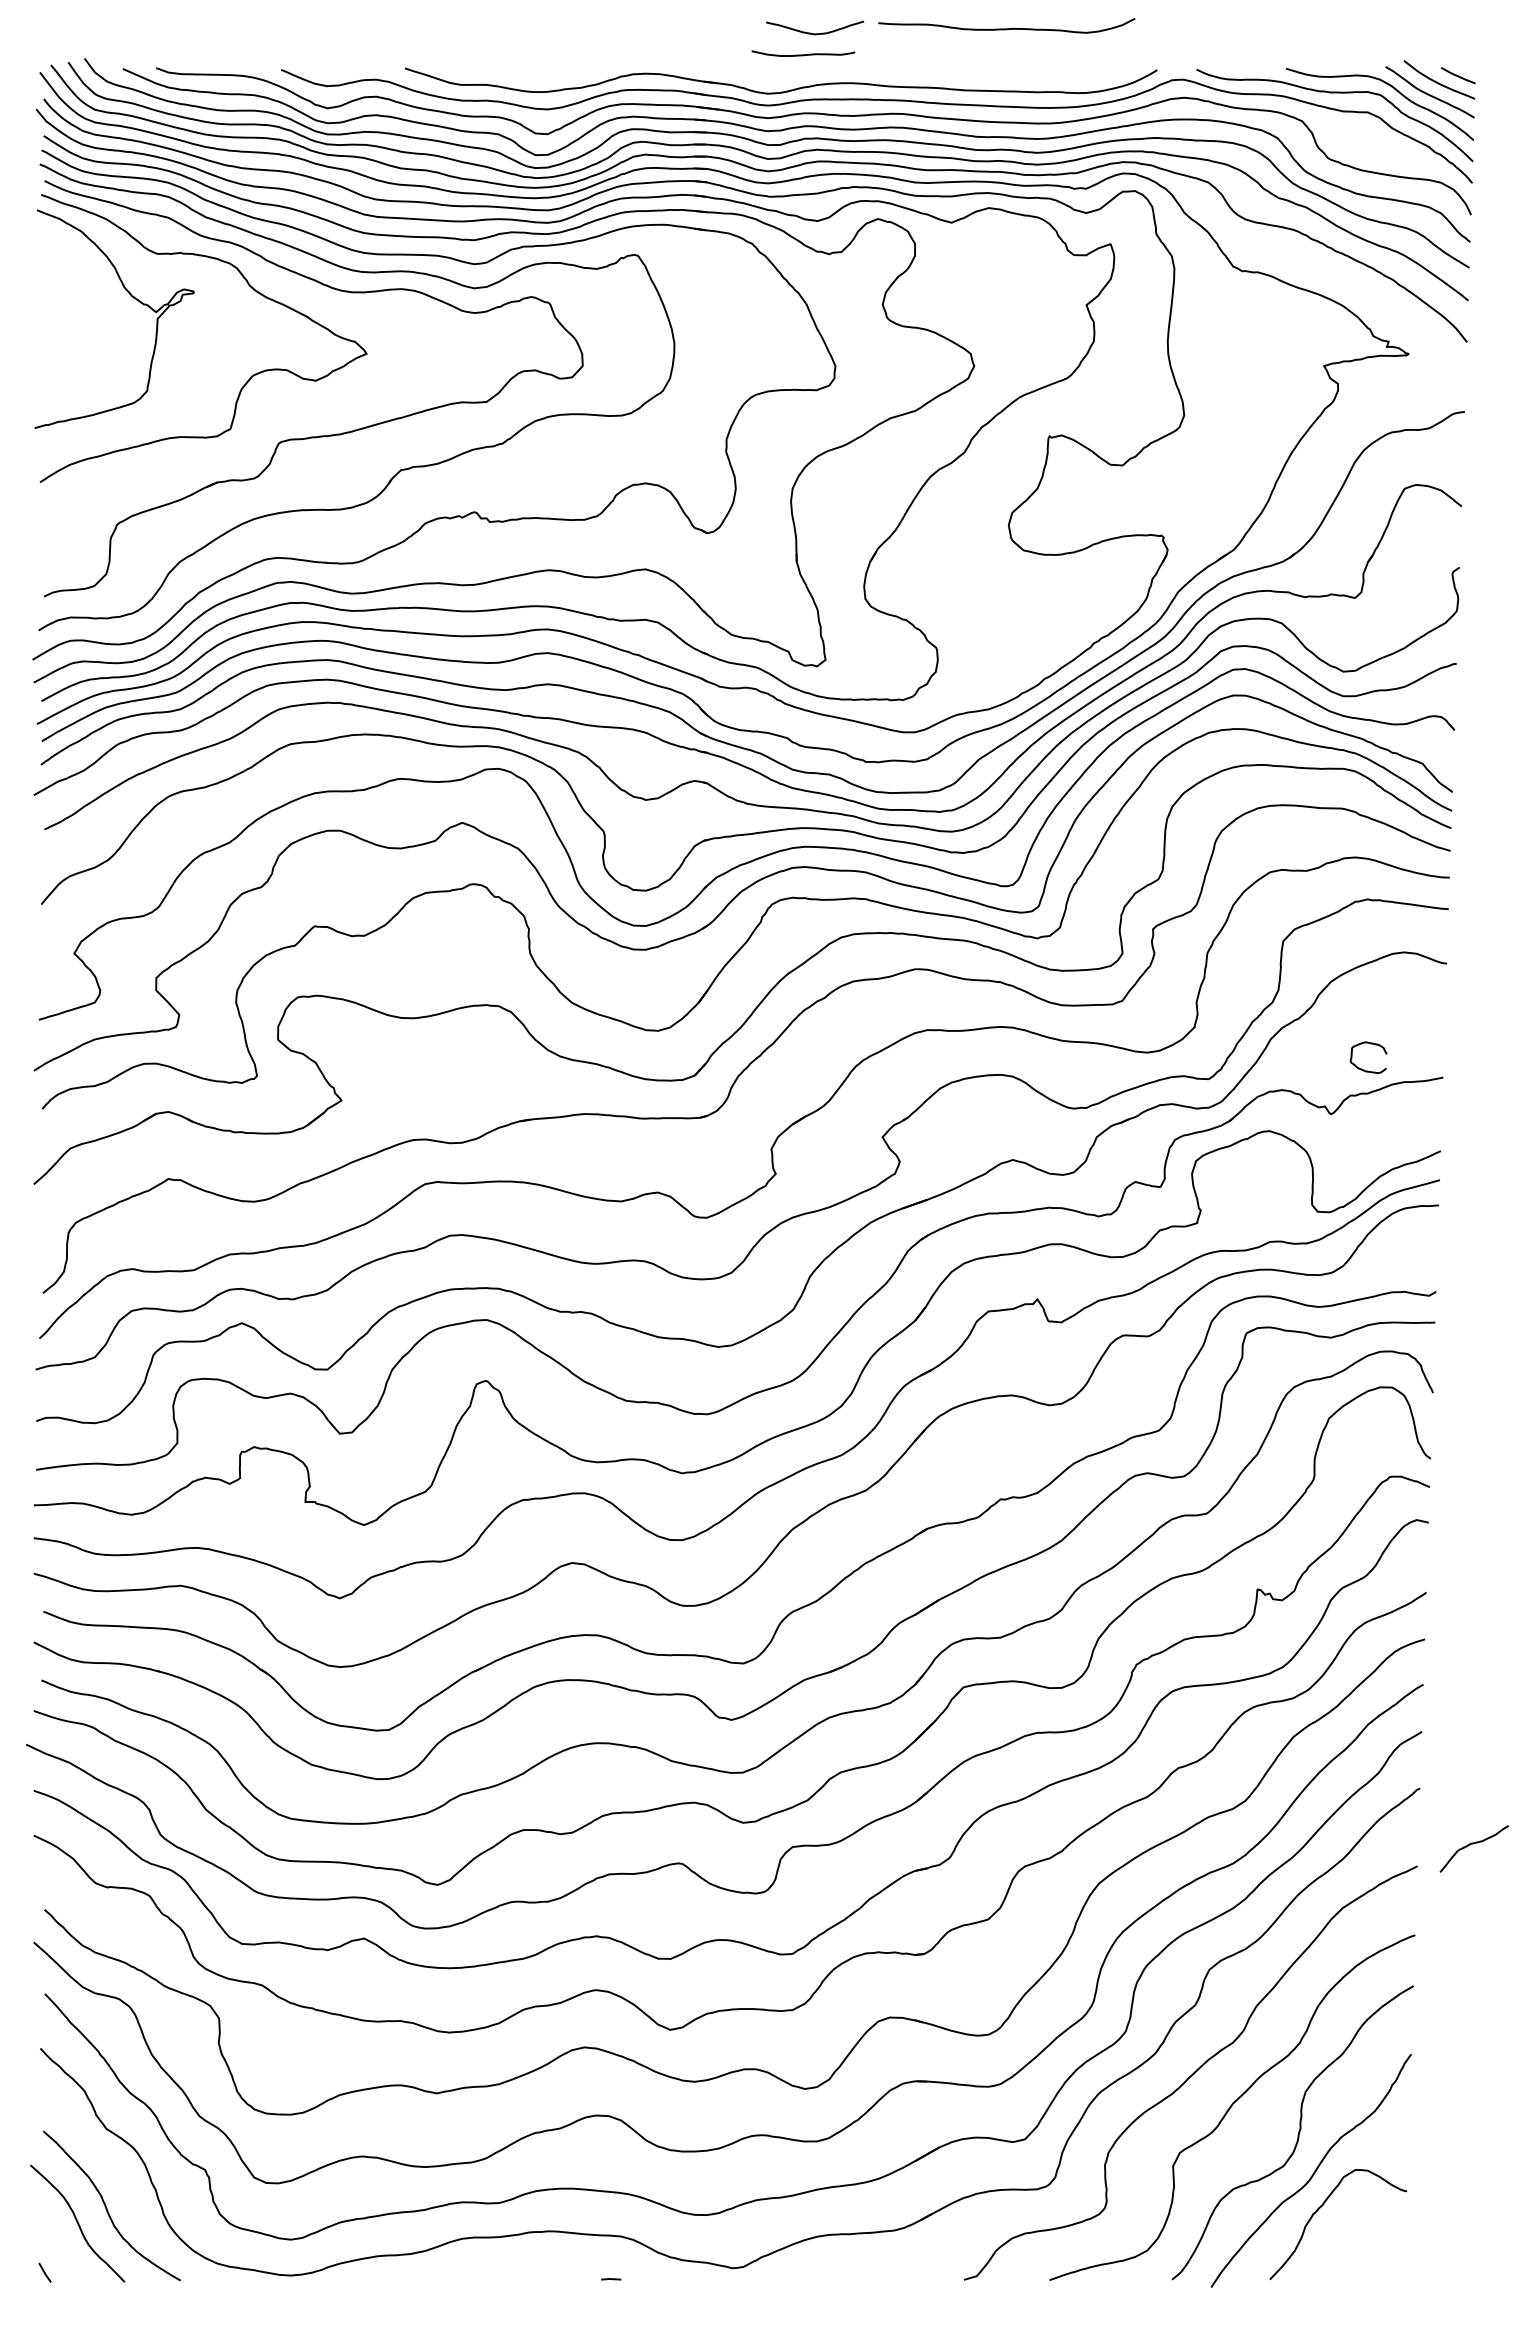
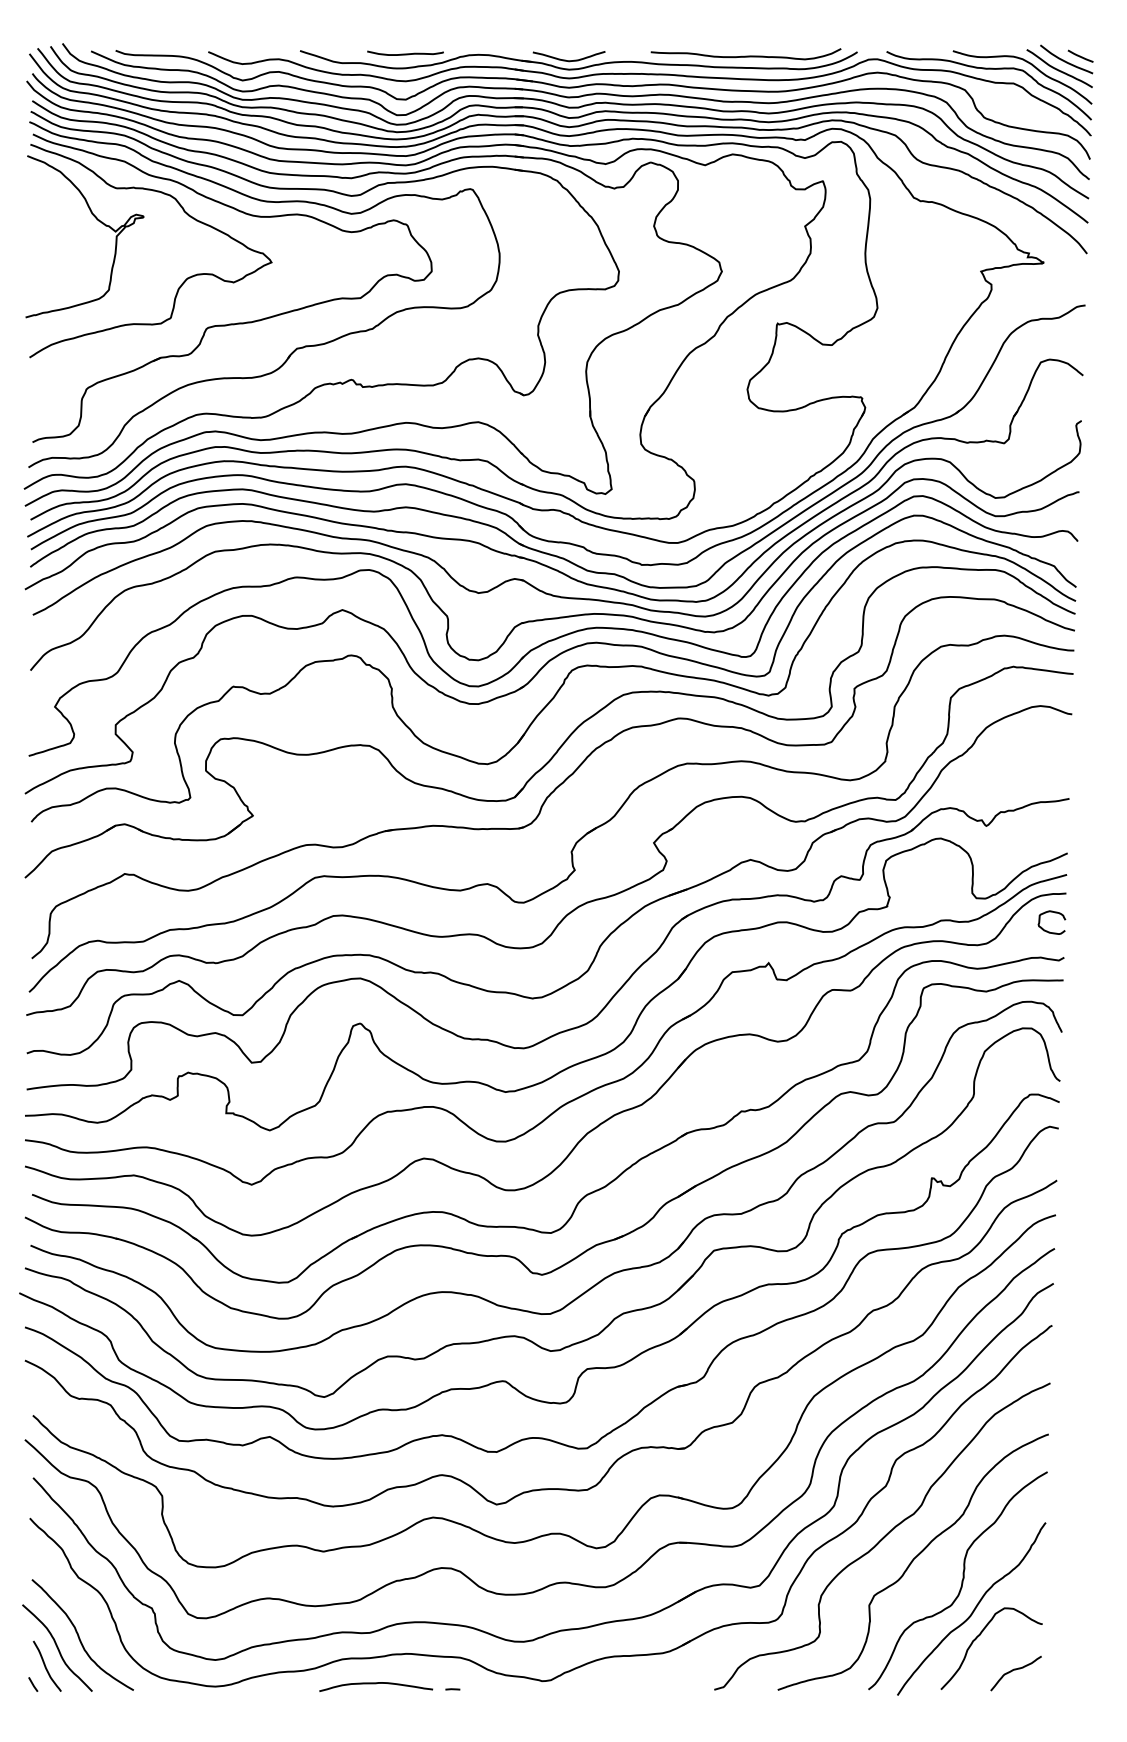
curve: (1006, 28) -> (745, 56), moved
curve: (815, 33) -> (569, 60), moved
curve: (803, 54) -> (405, 53), moved
curve: (1364, 1069) -> (1048, 931), moved
curve: (1473, 1844) -> (1015, 1670), moved
curve: (62, 2248) -> (46, 1666), added
curve: (507, 2271) -> (376, 1683), added

